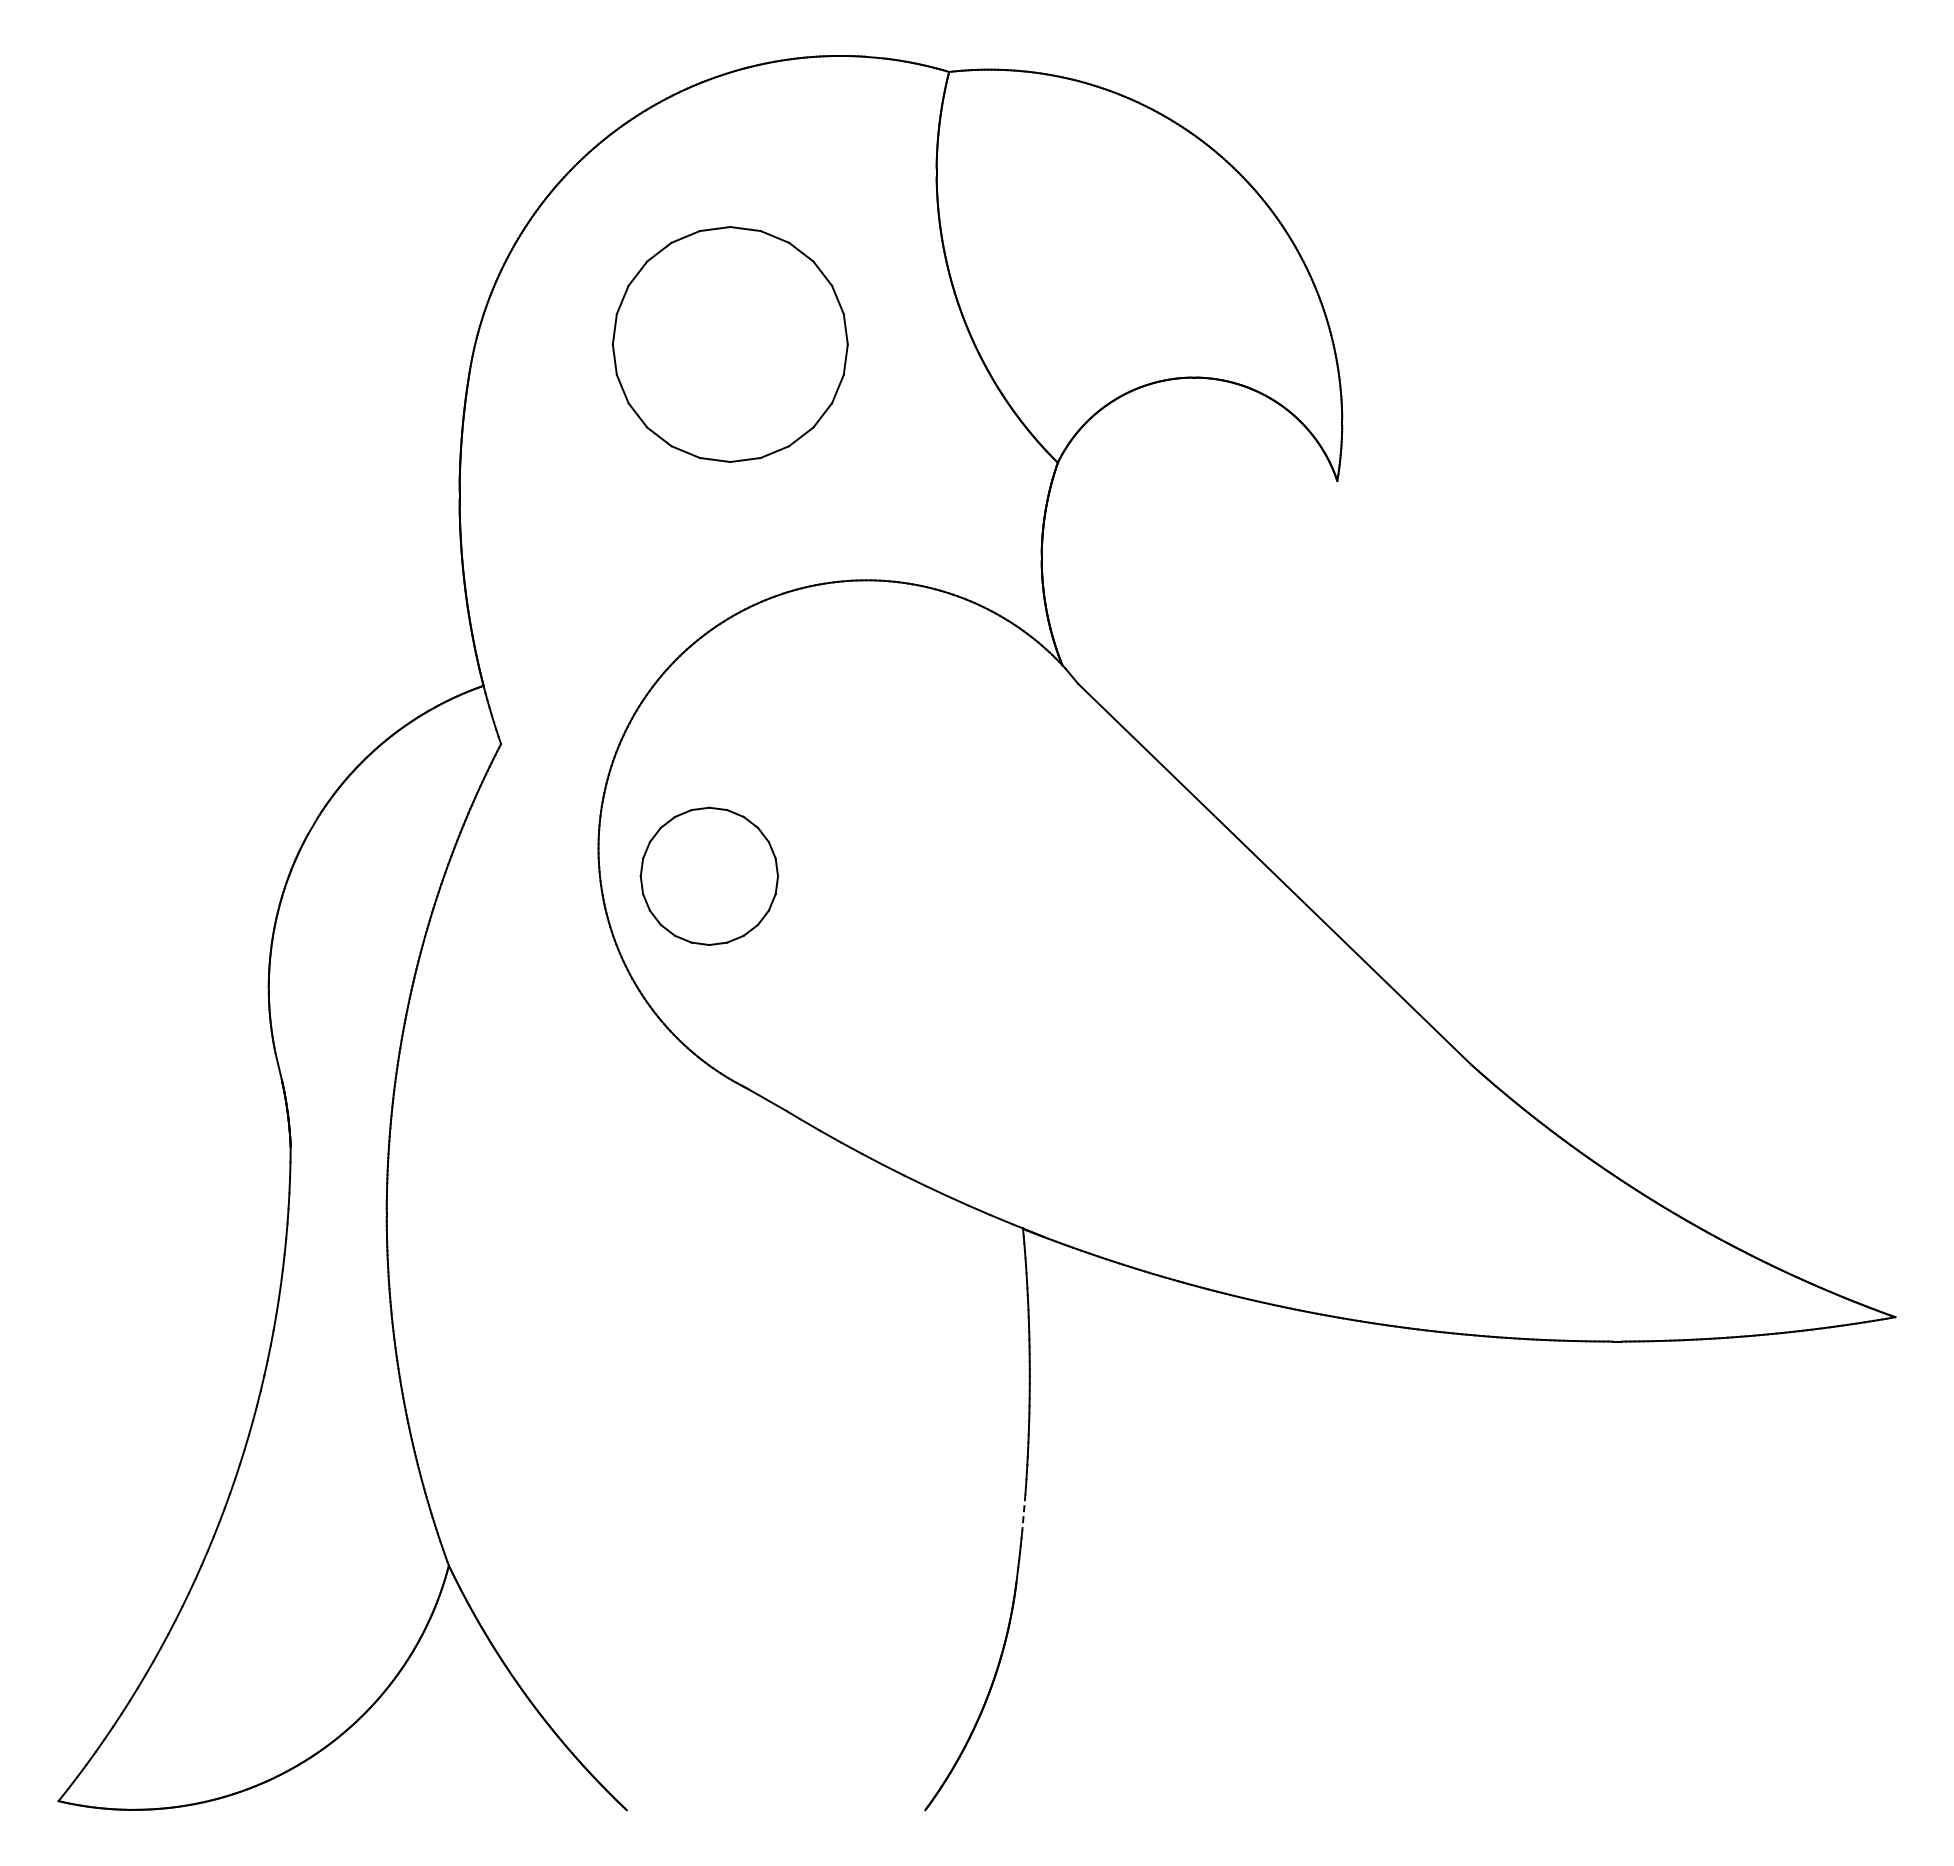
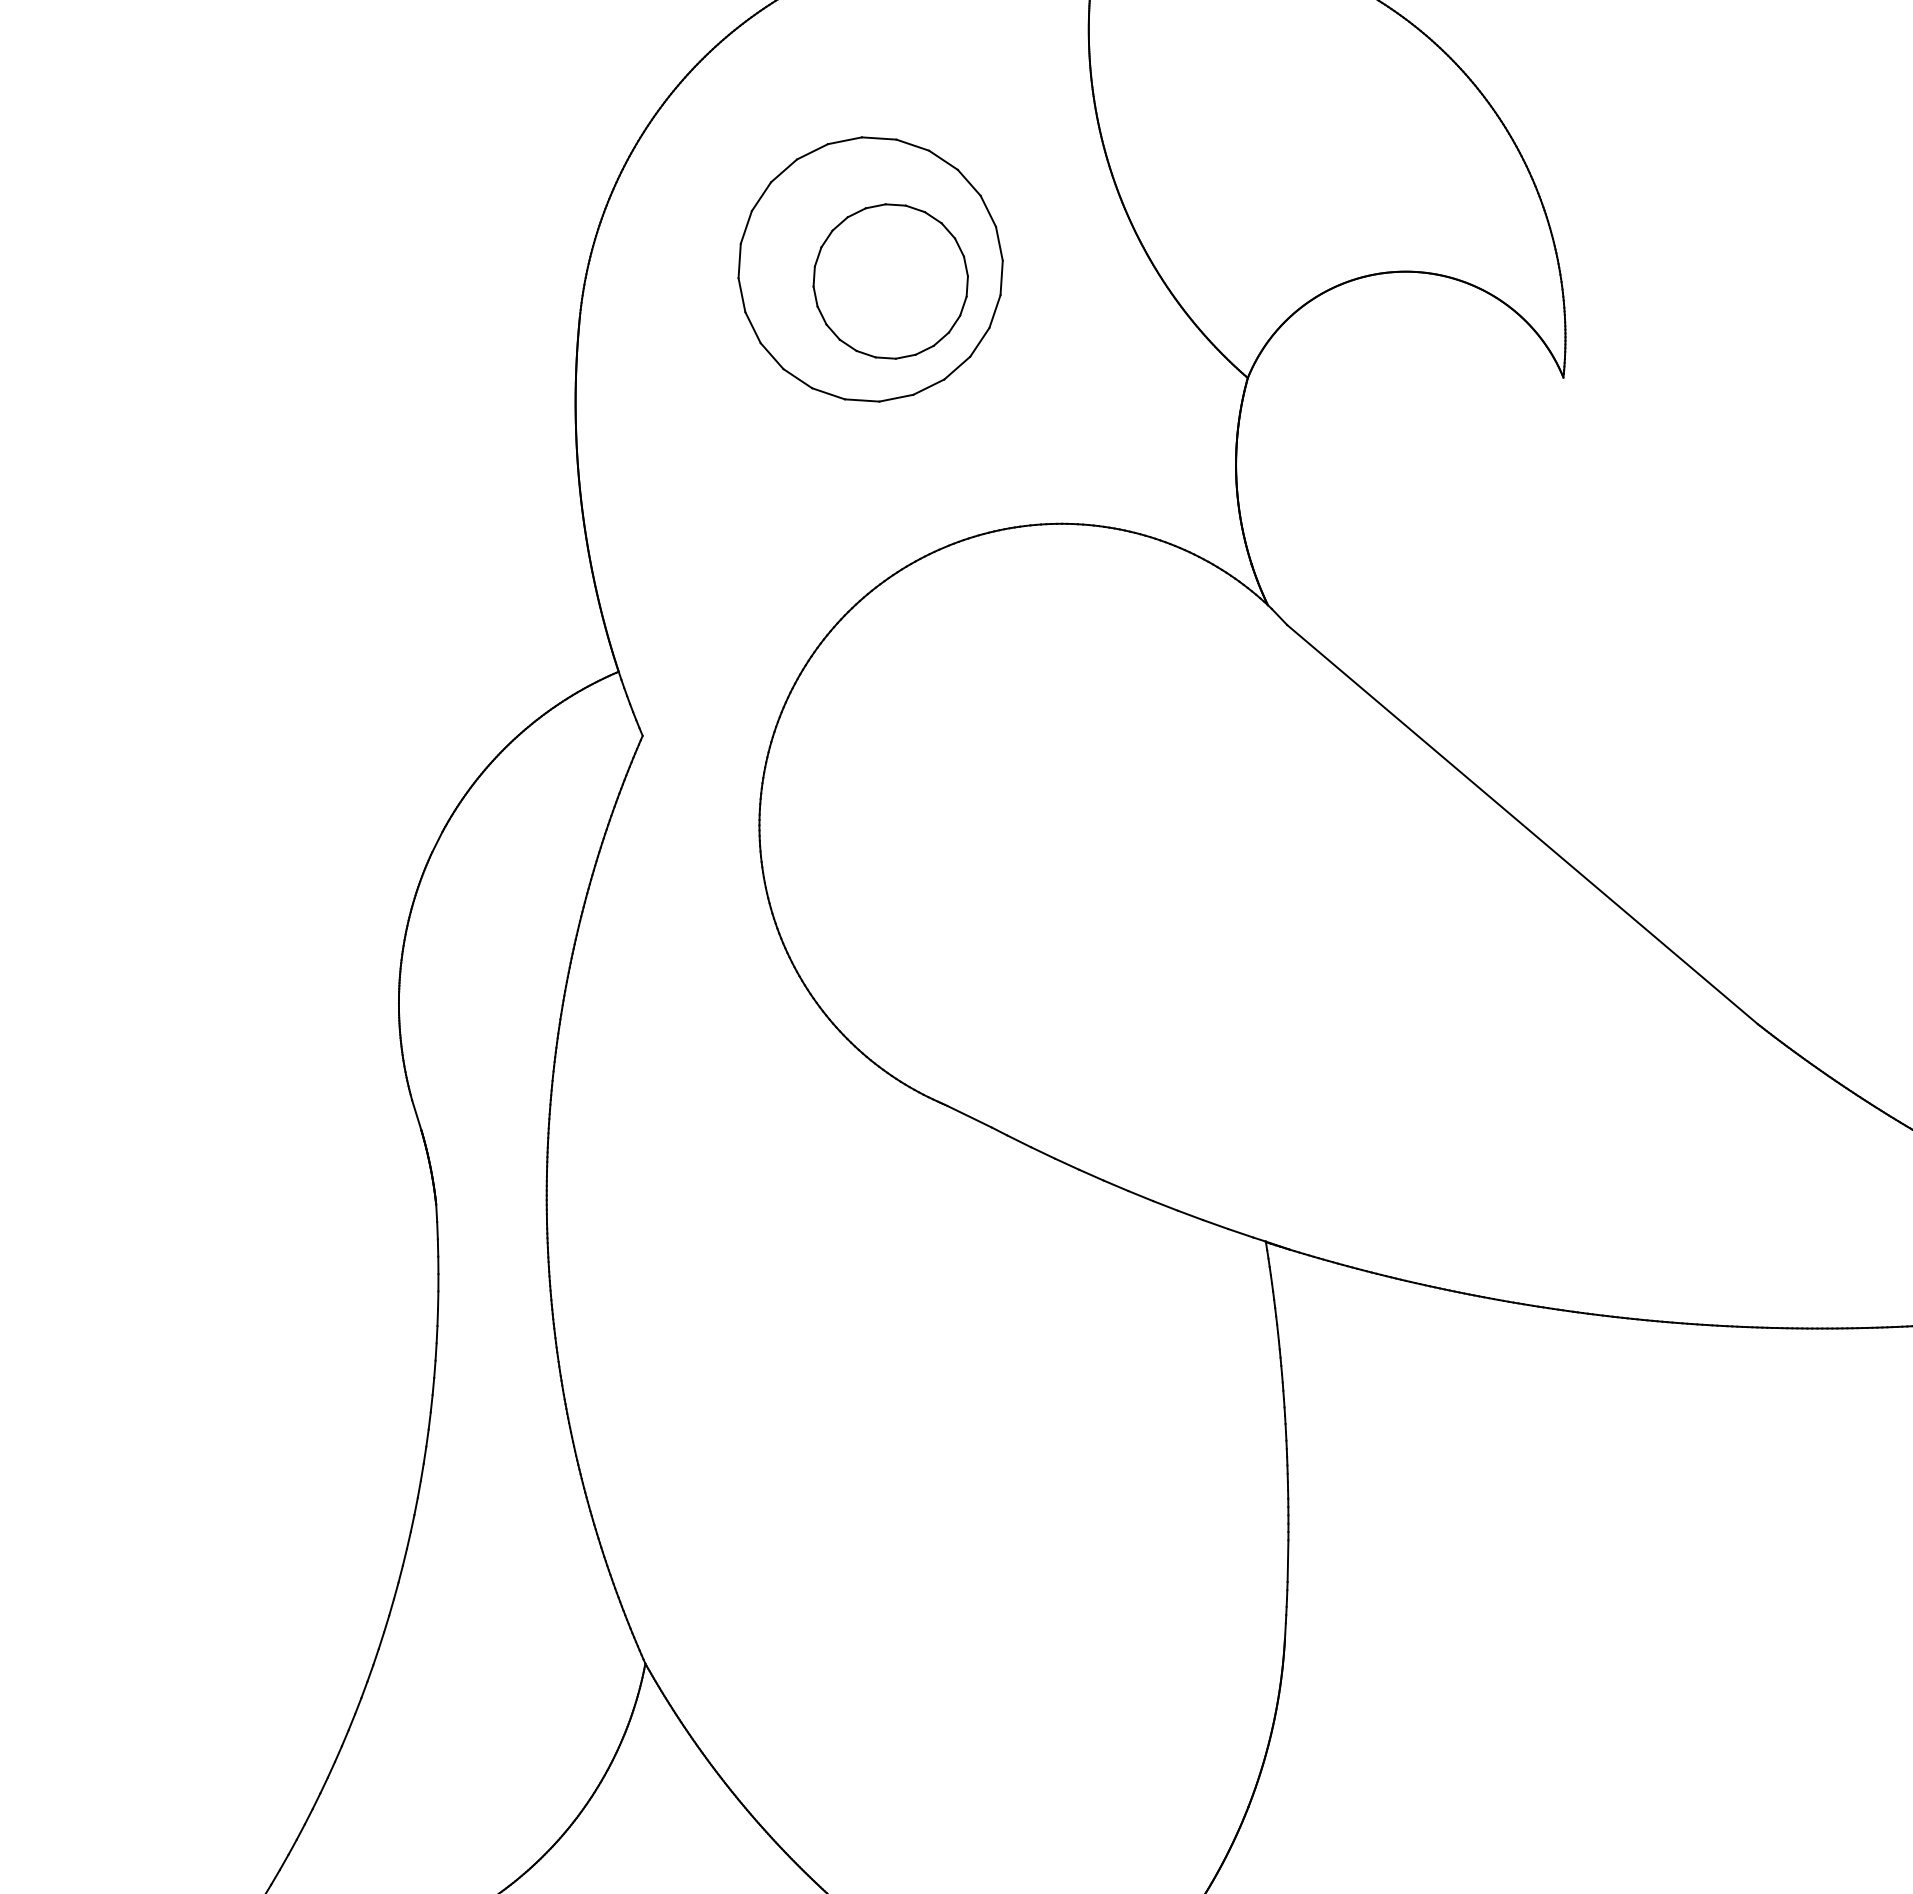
part: (708, 875) -> (889, 280), moved
line: (1023, 1513) -> (1287, 1562), dashed -> solid

